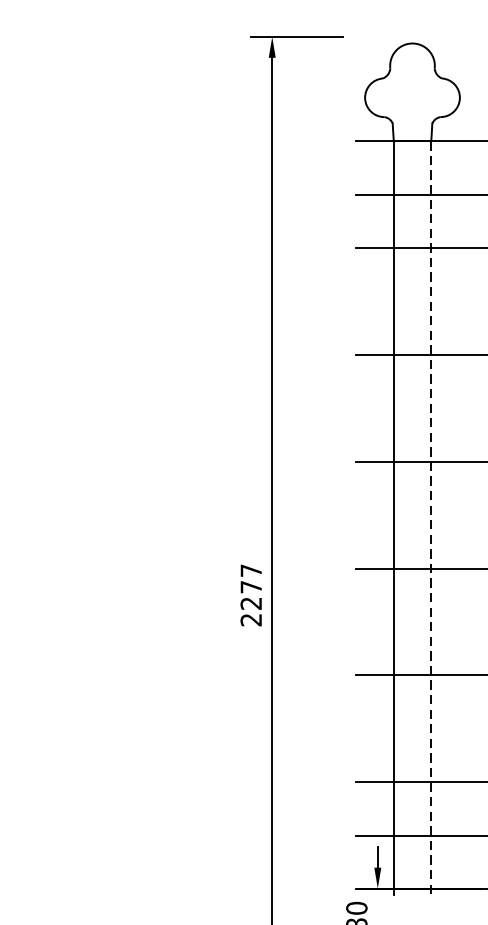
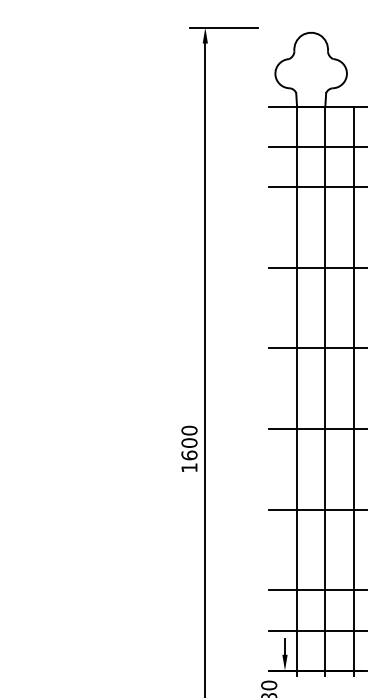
line: (468, 517) -> (353, 390), added
line: (431, 518) -> (325, 391), dashed -> solid
text: (251, 594) -> (189, 448), 2277 -> 1600

